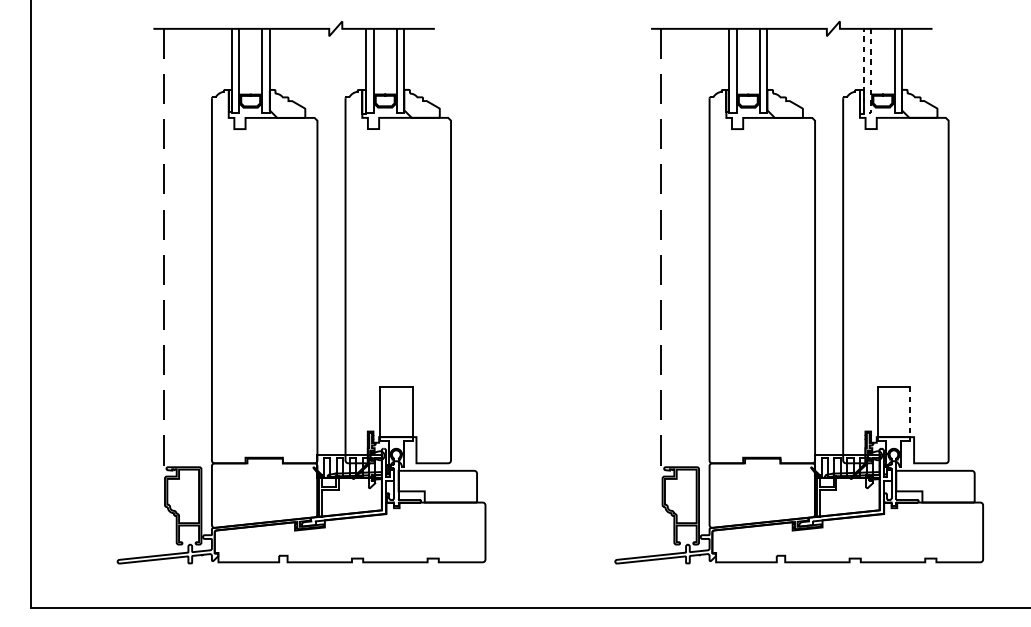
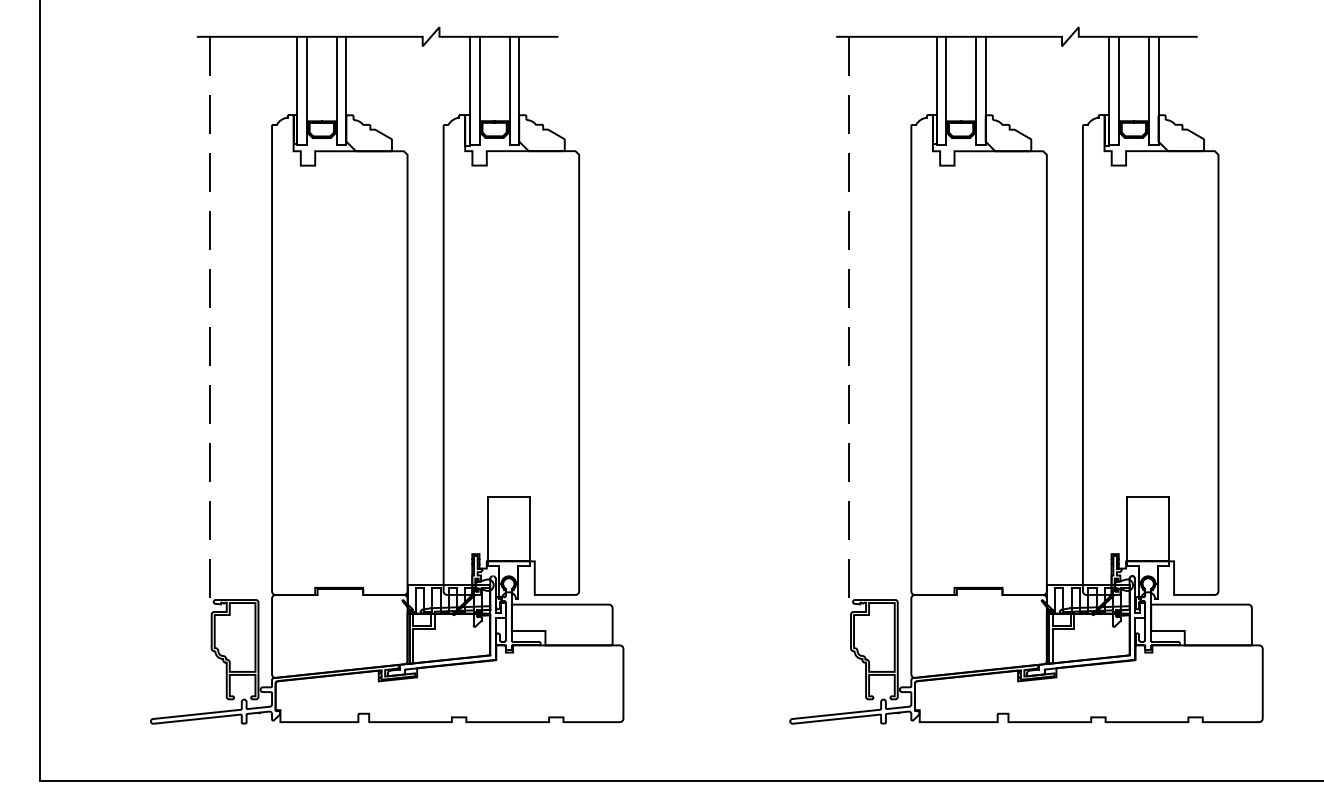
line: (867, 113) -> (1114, 145), dashed -> solid
line: (910, 412) -> (1169, 529), dashed -> solid

